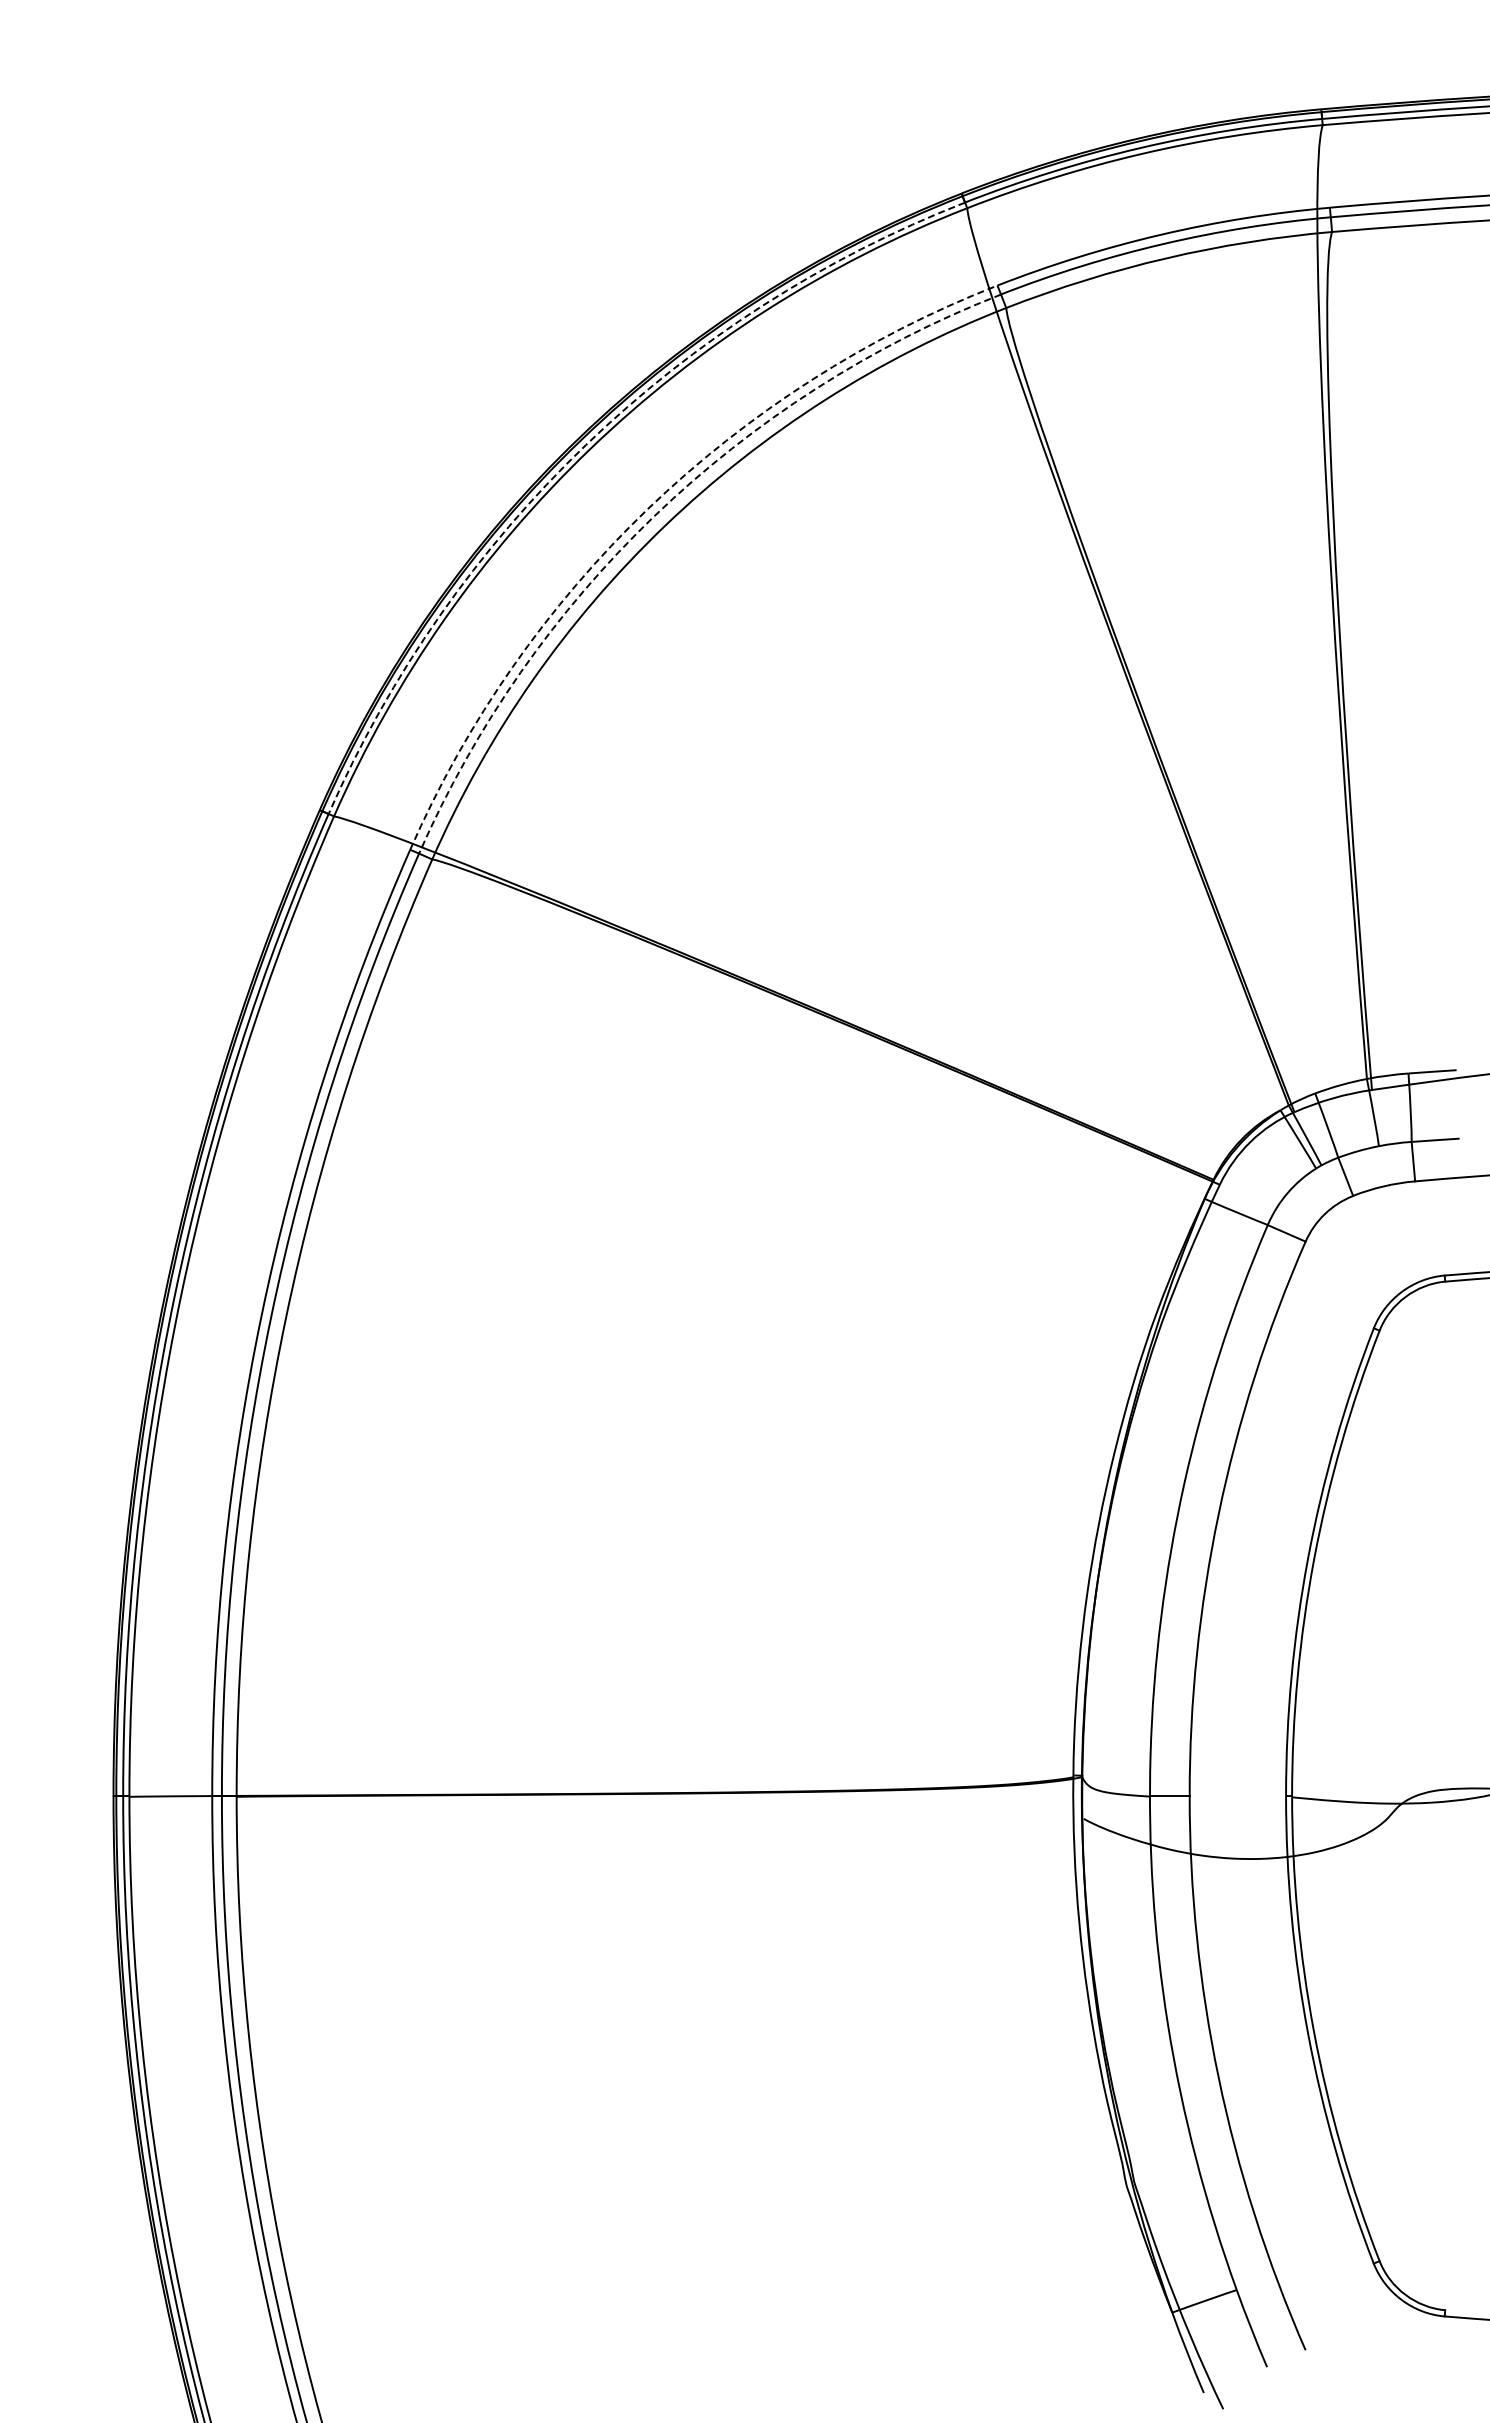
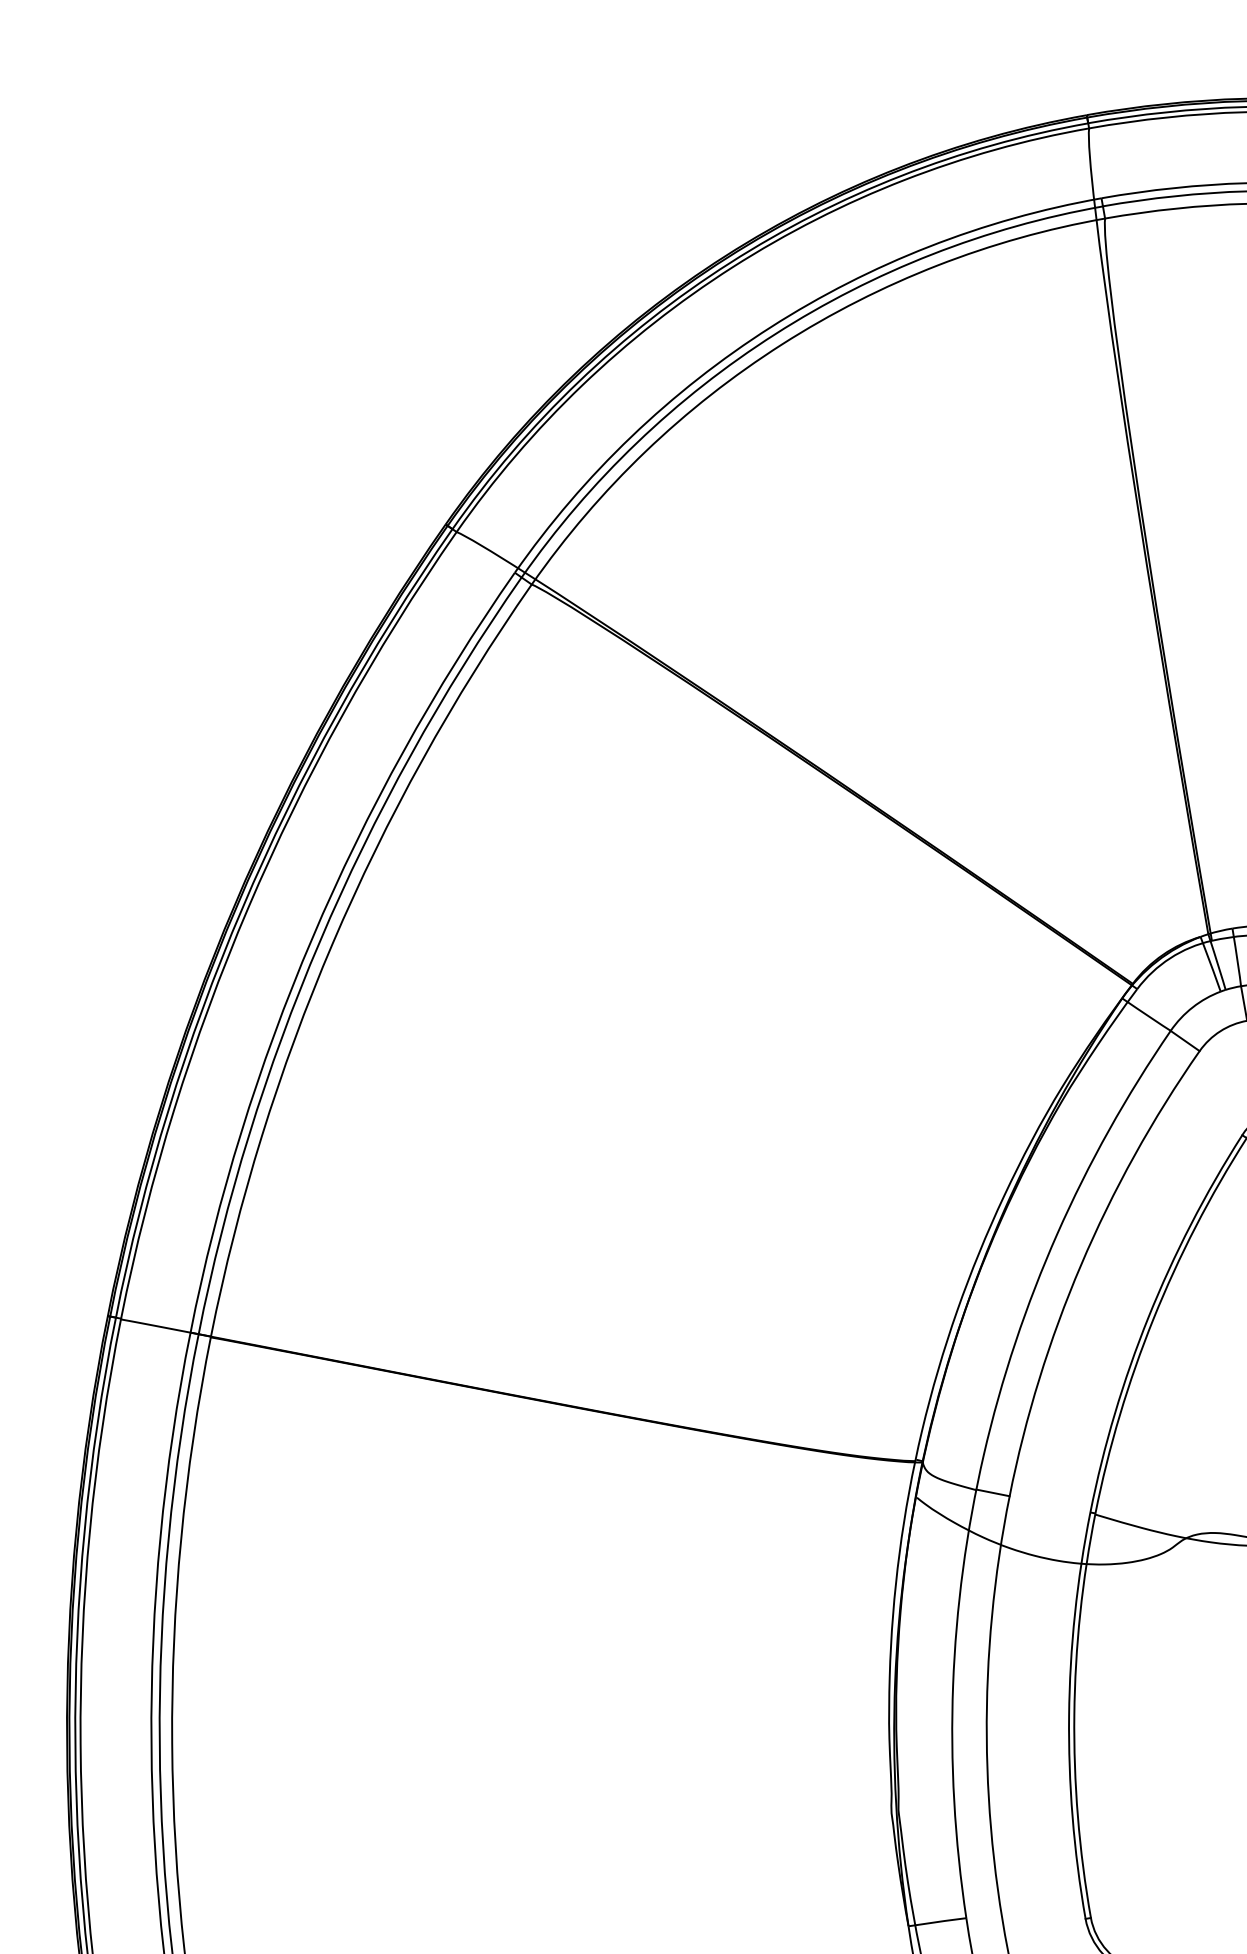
arc: (586, 445) -> (730, 263), dashed -> solid
arc: (647, 509) -> (770, 327), dashed -> solid
arc: (654, 516) -> (775, 334), dashed -> solid

